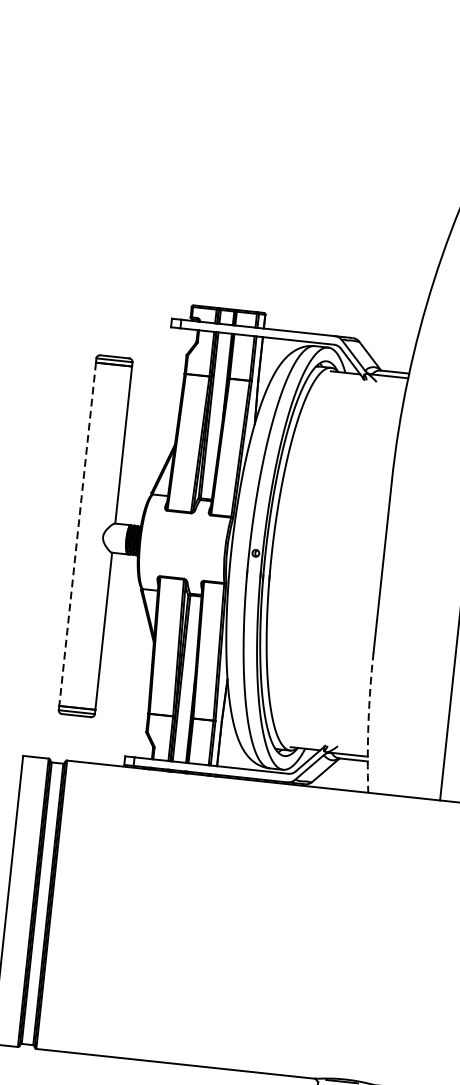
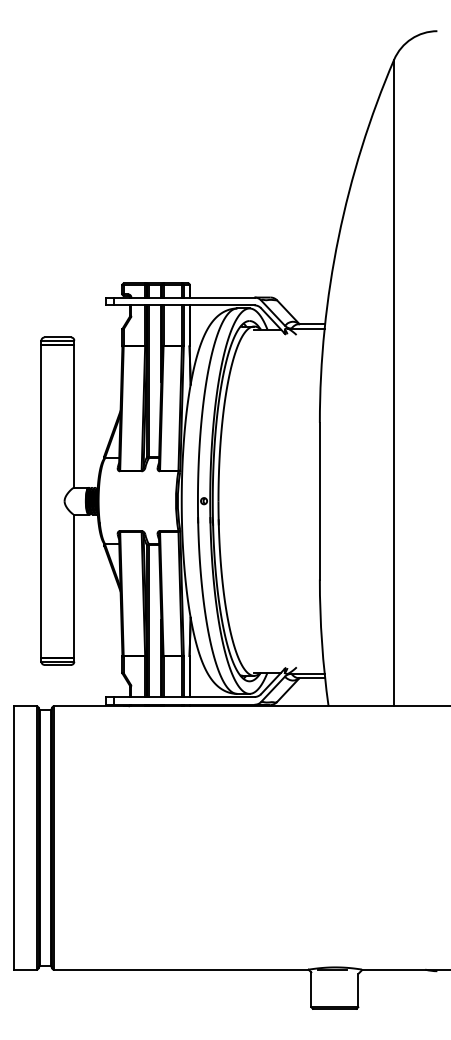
line: (77, 534) -> (41, 501), dashed -> solid
arc: (368, 723) -> (322, 643), dashed -> solid

